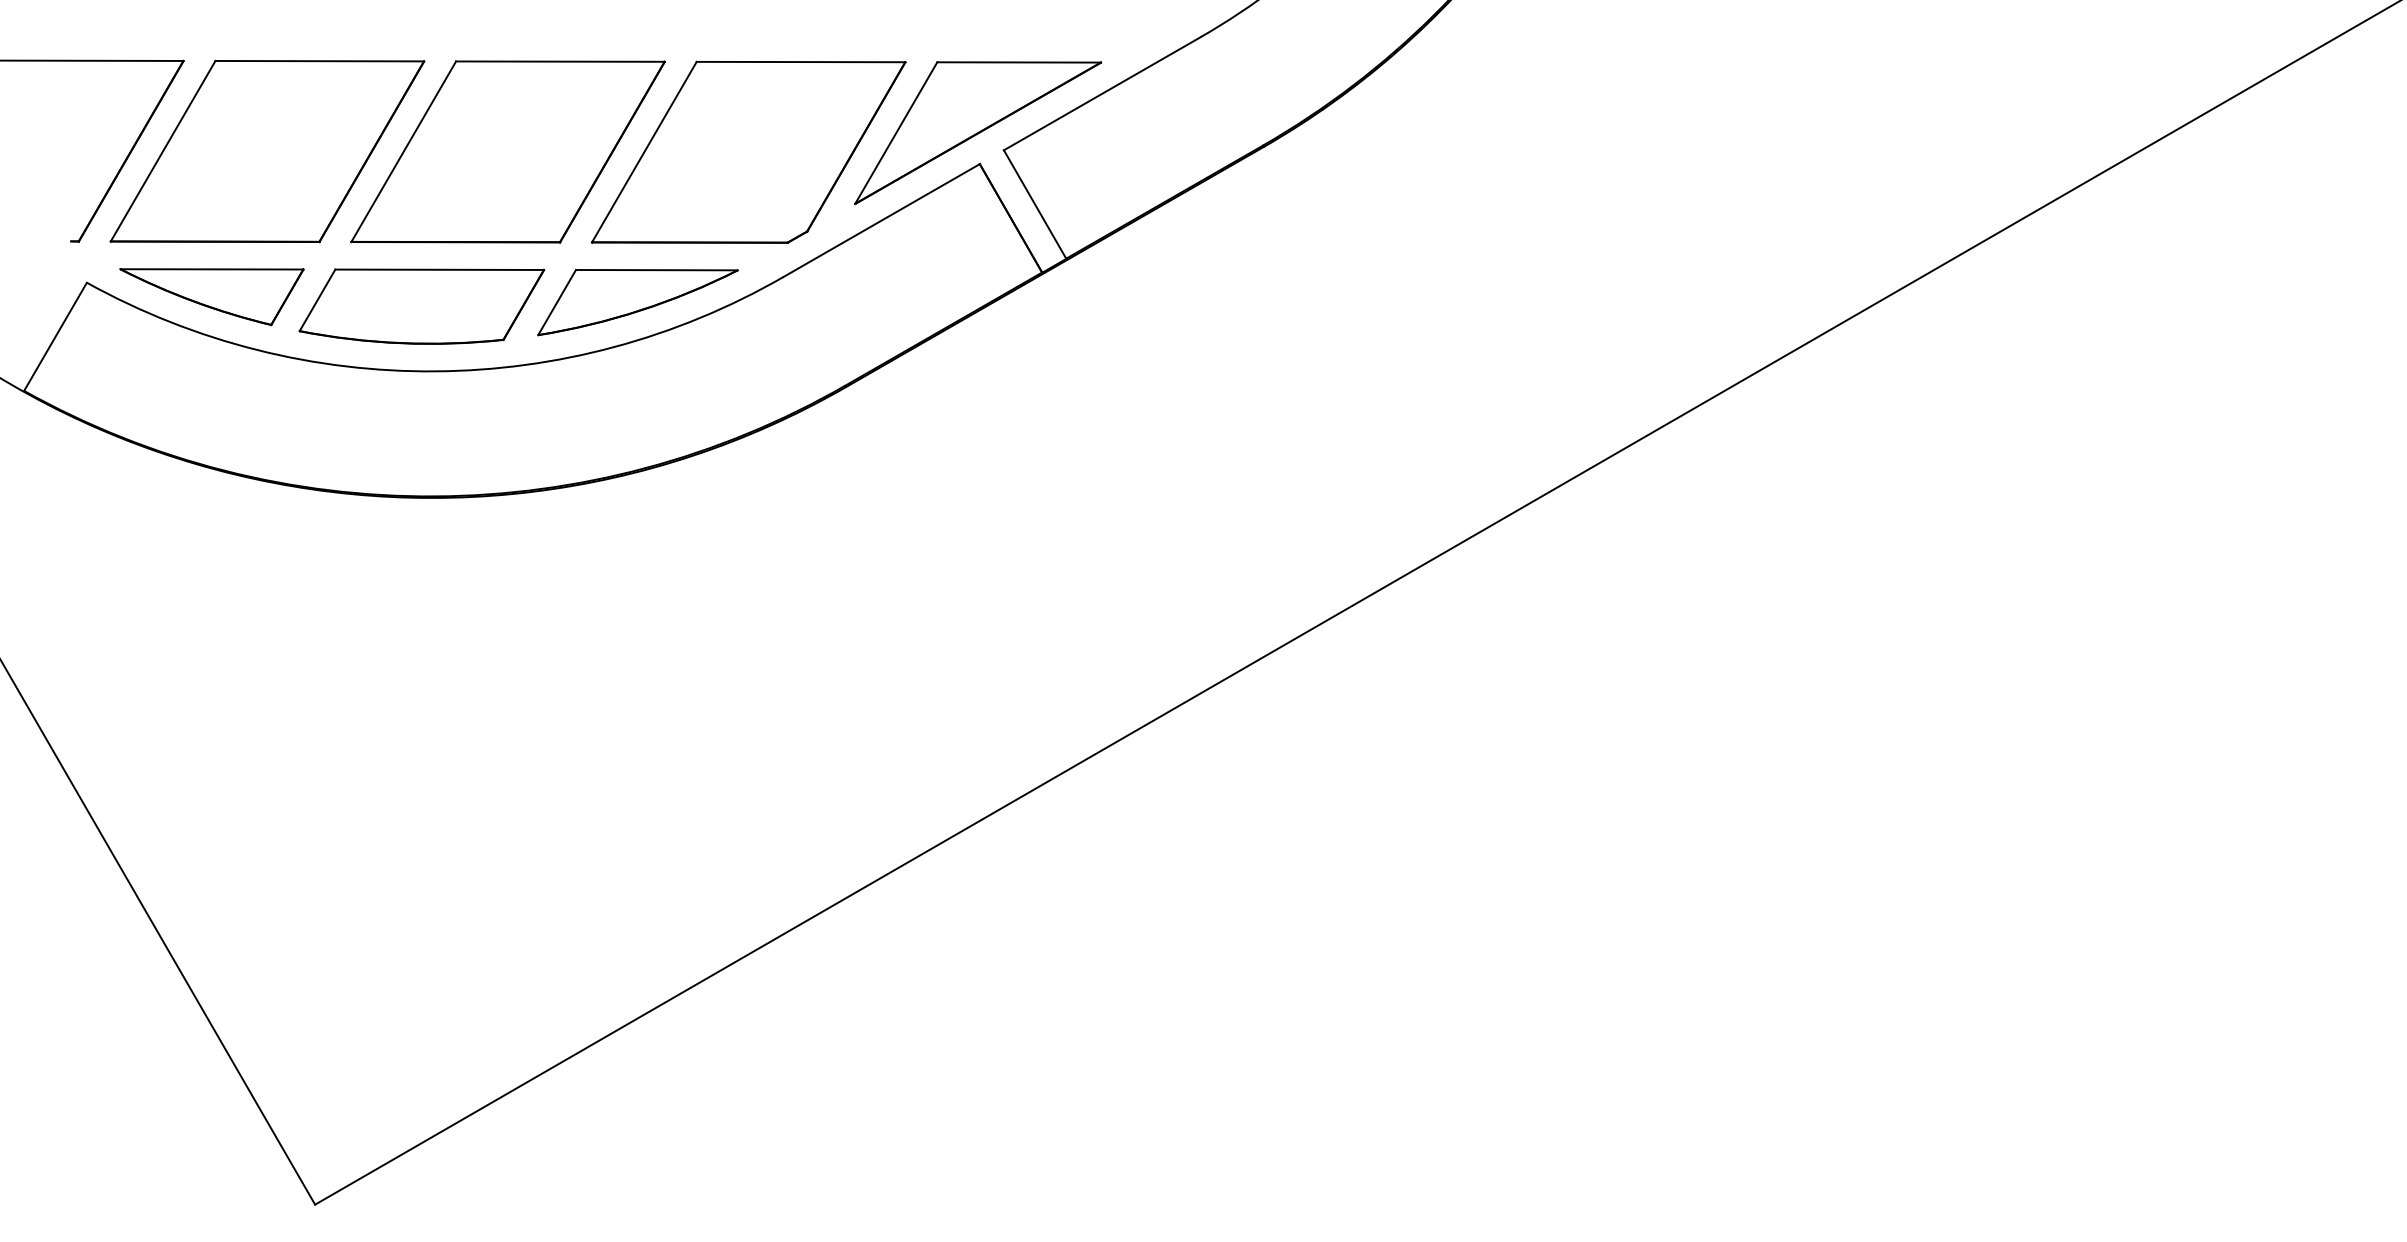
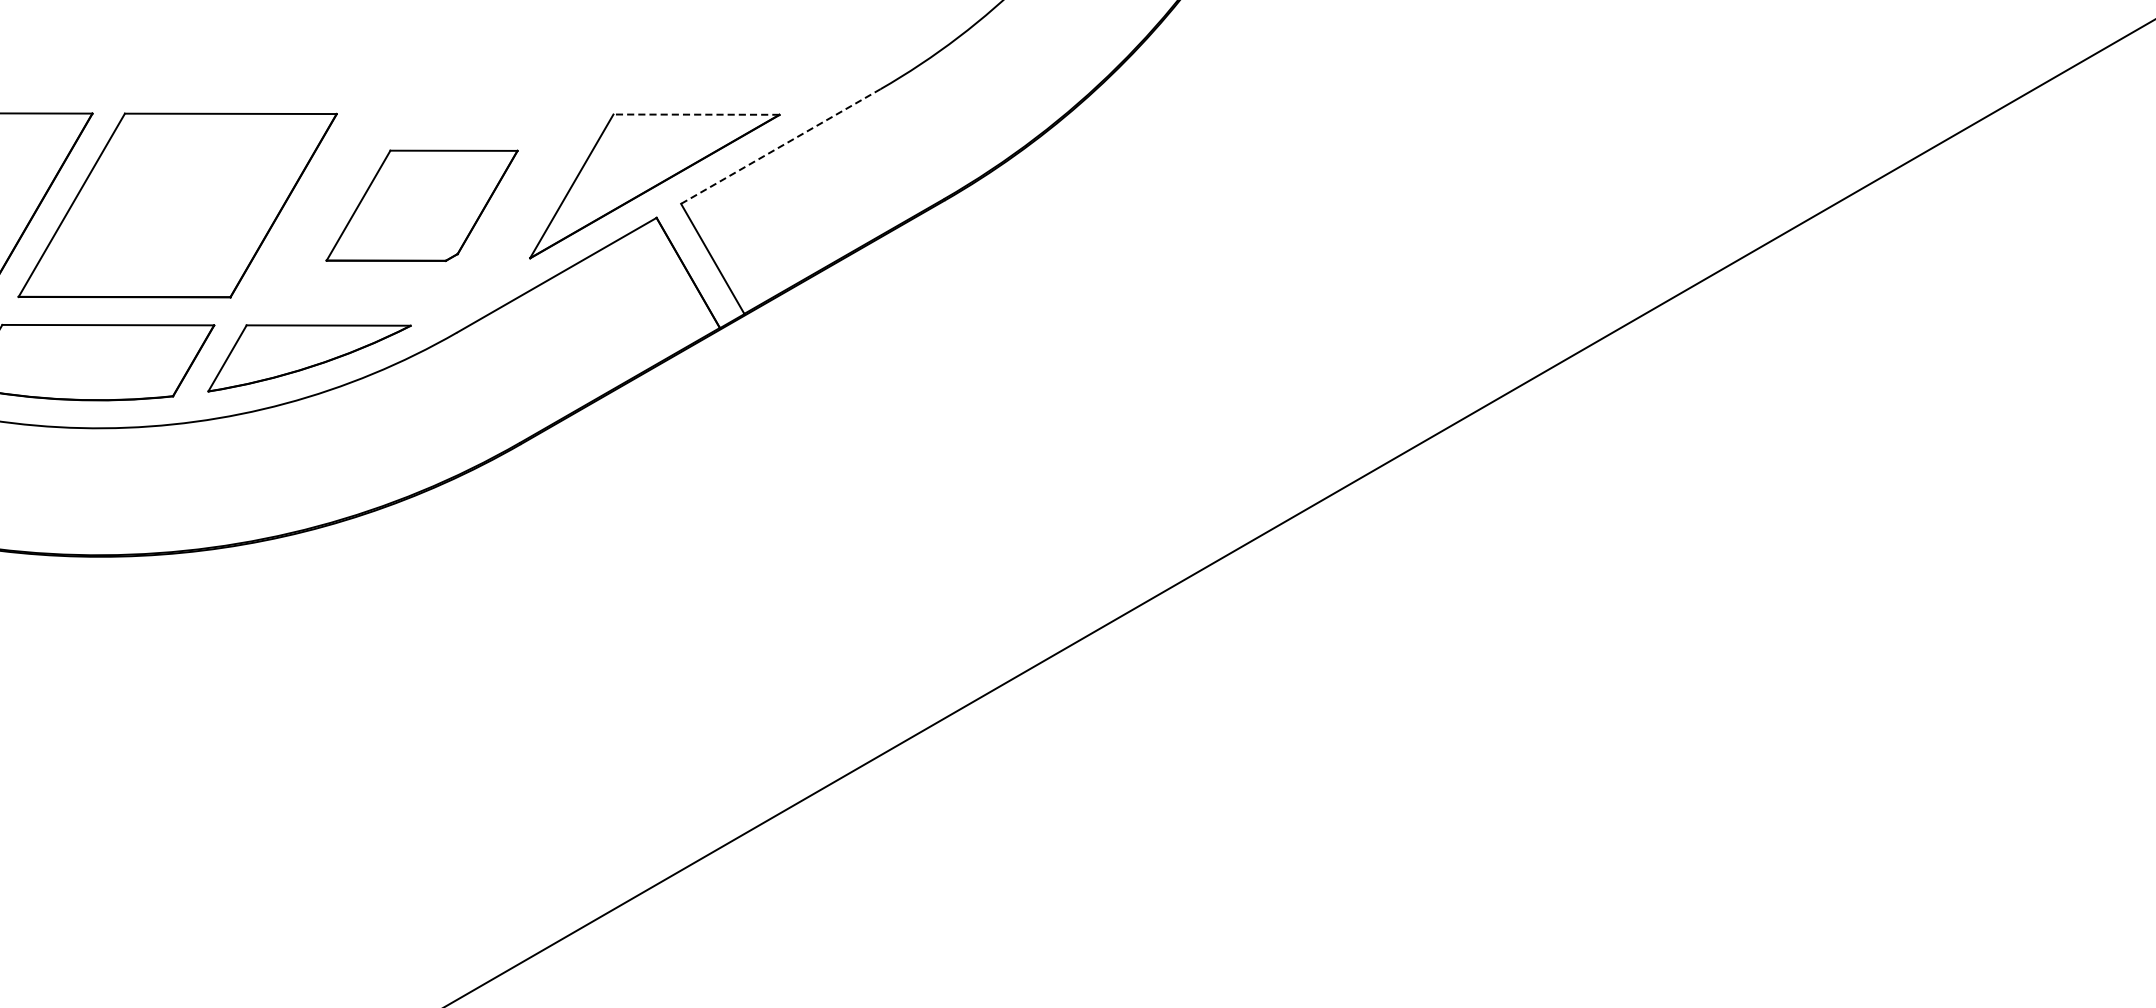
line: (1019, 62) -> (696, 114), solid -> dashed
line: (1102, 93) -> (781, 146), solid -> dashed
part: (748, 151) -> (421, 205), size x0.6

